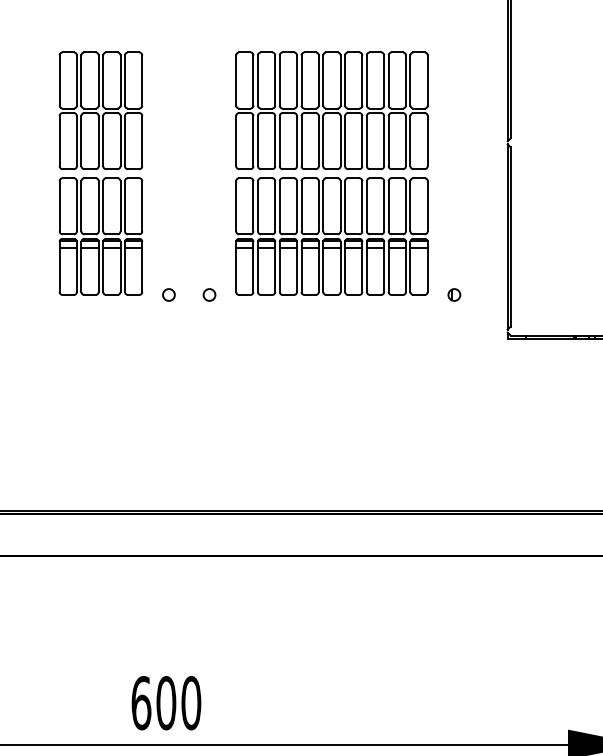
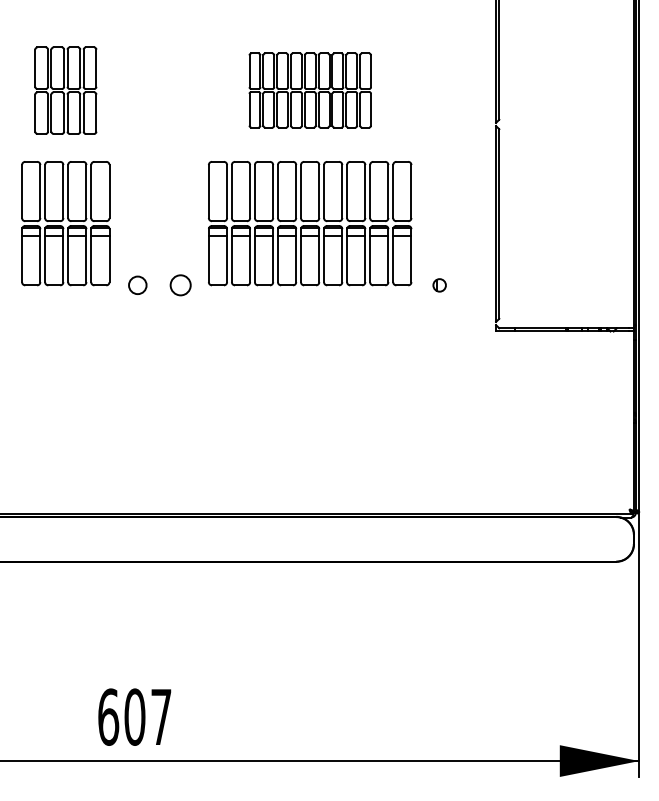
part: (100, 110) -> (65, 90), size x0.7
part: (332, 110) -> (310, 90), size x0.6
circle: (168, 295) -> (137, 285), size x1.4
circle: (209, 295) -> (180, 285), size x1.6
text: (191, 702) -> (161, 716), 600 -> 607

